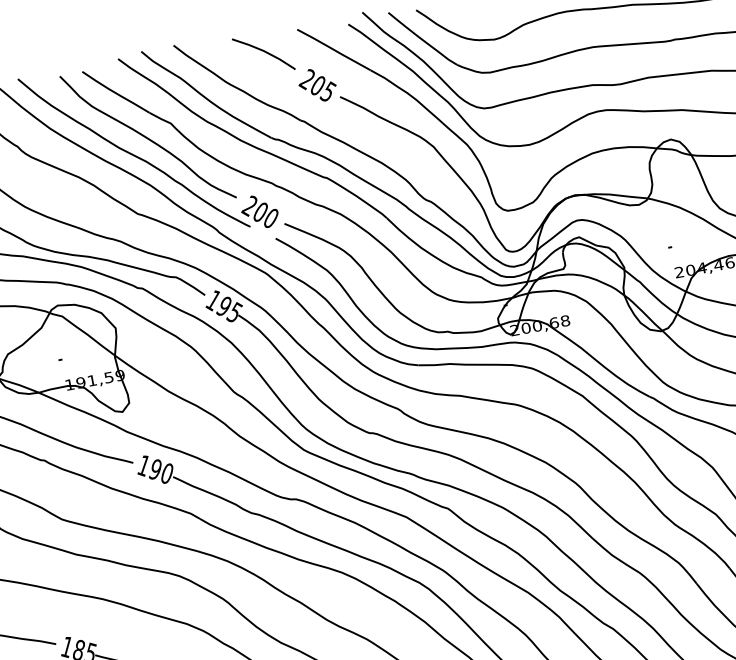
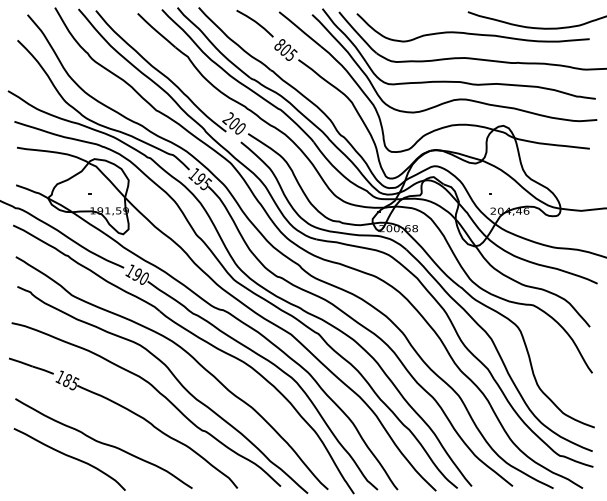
text: (306, 78) -> (279, 44), 205 -> 805
curve: (147, 136) -> (171, 62), removed

